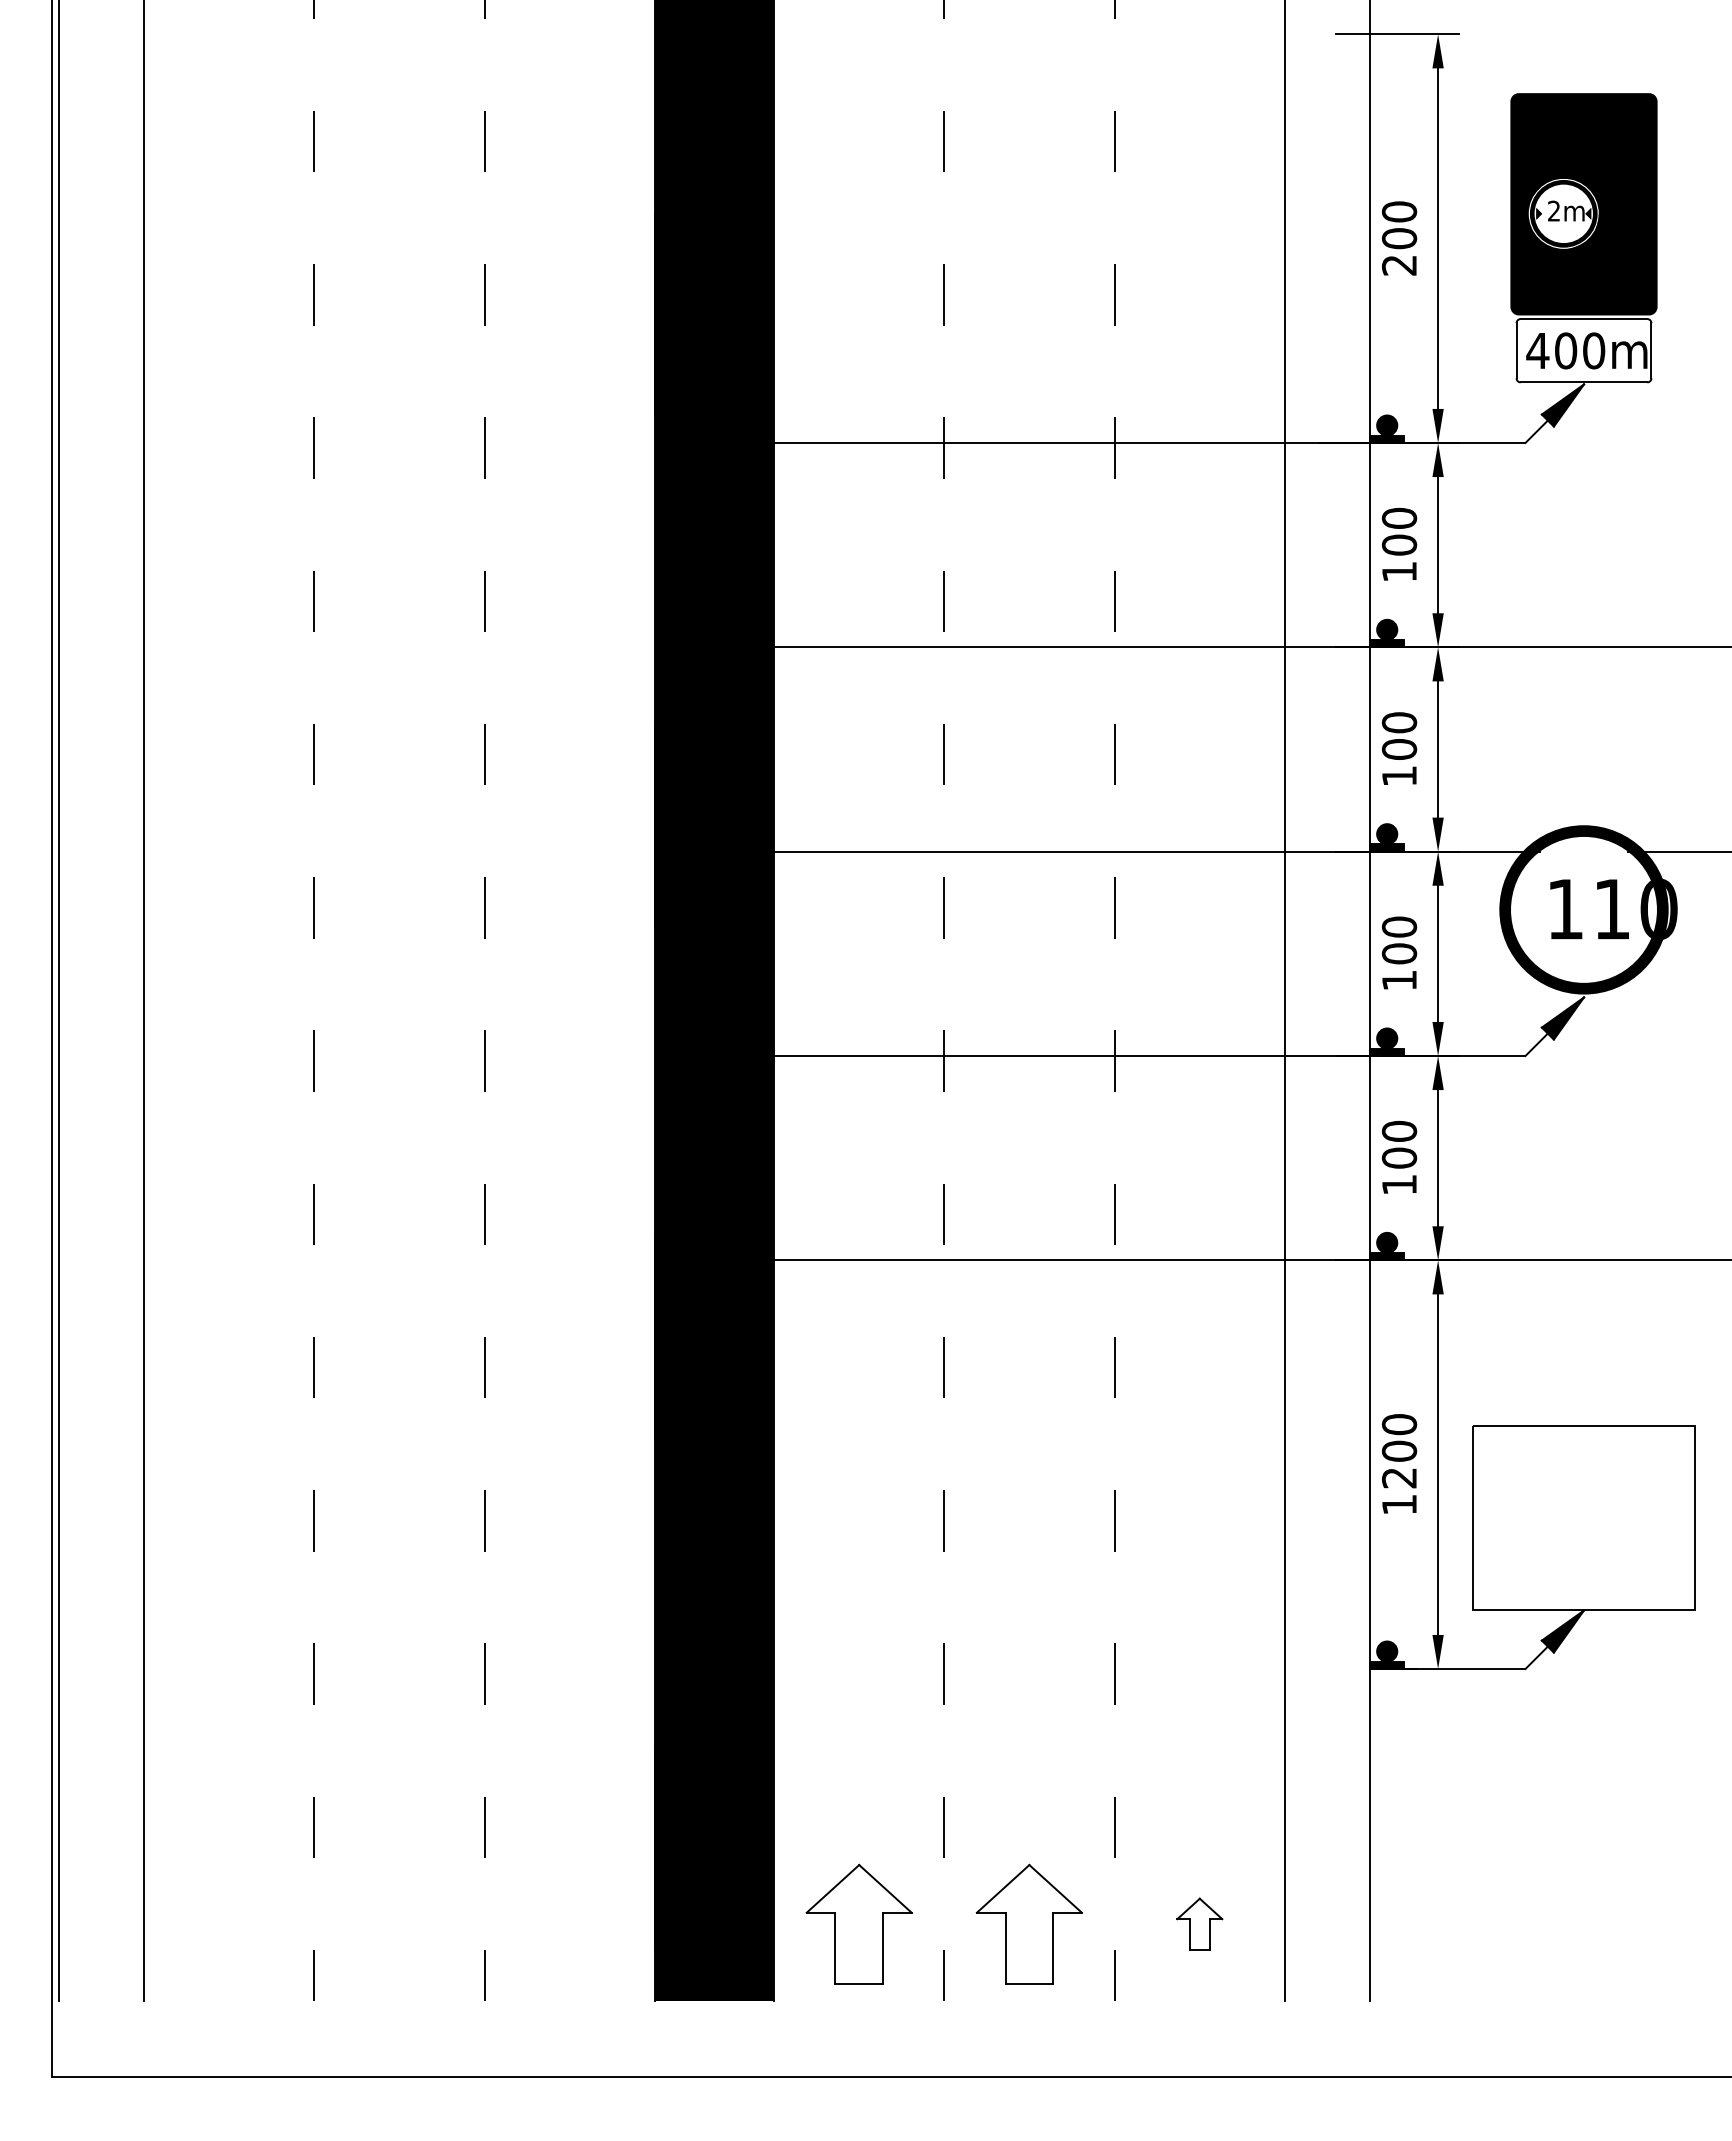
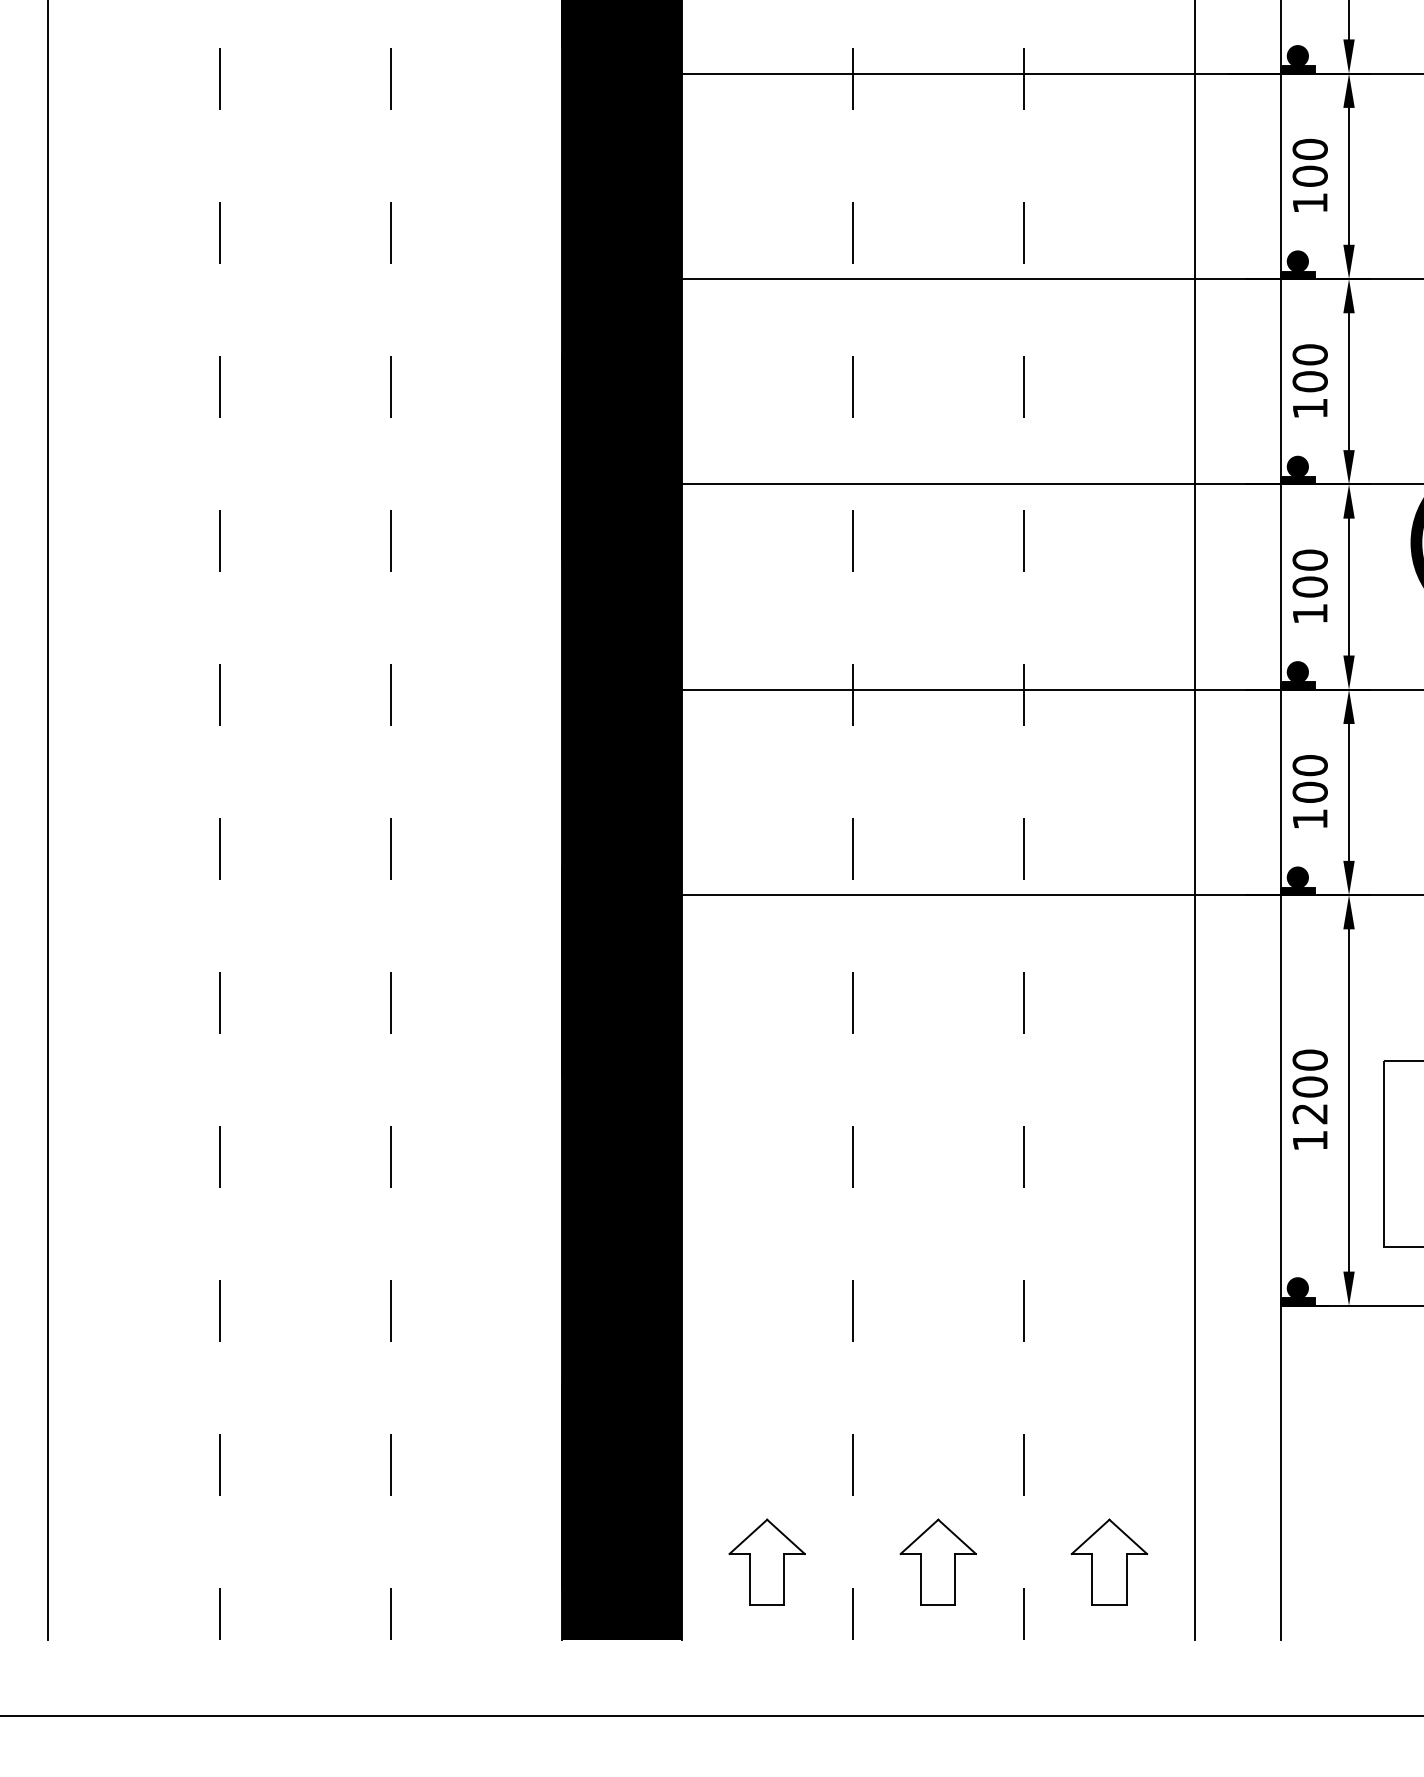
part: (858, 1923) -> (766, 1561), size x0.71
part: (1029, 1923) -> (938, 1561), size x0.71
part: (1199, 1923) -> (1109, 1561), size x1.67

